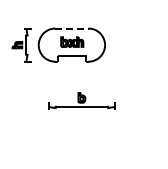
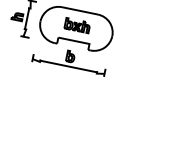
line: (71, 28) -> (79, 10), dashed -> solid
part: (81, 100) -> (69, 59), moved

